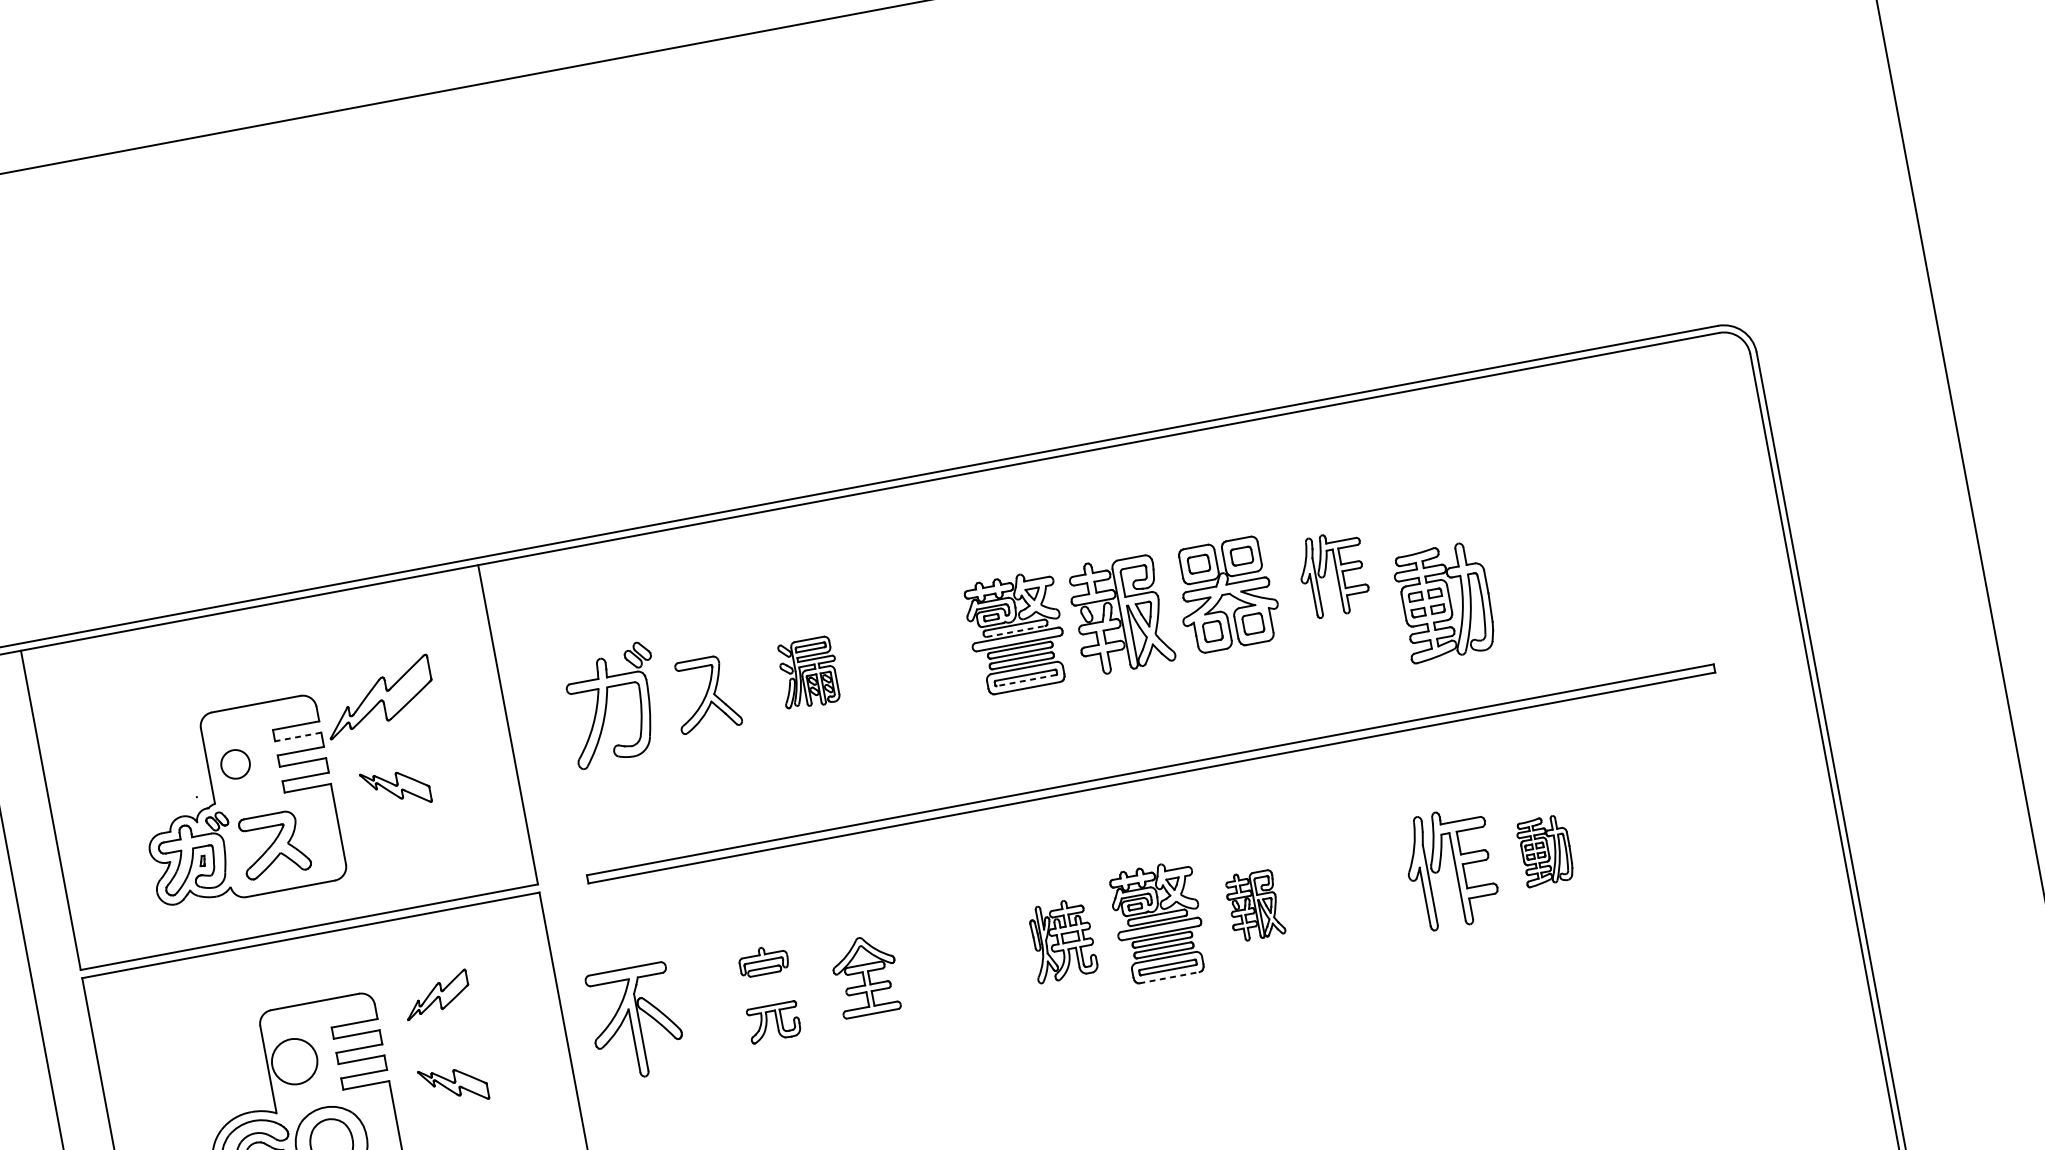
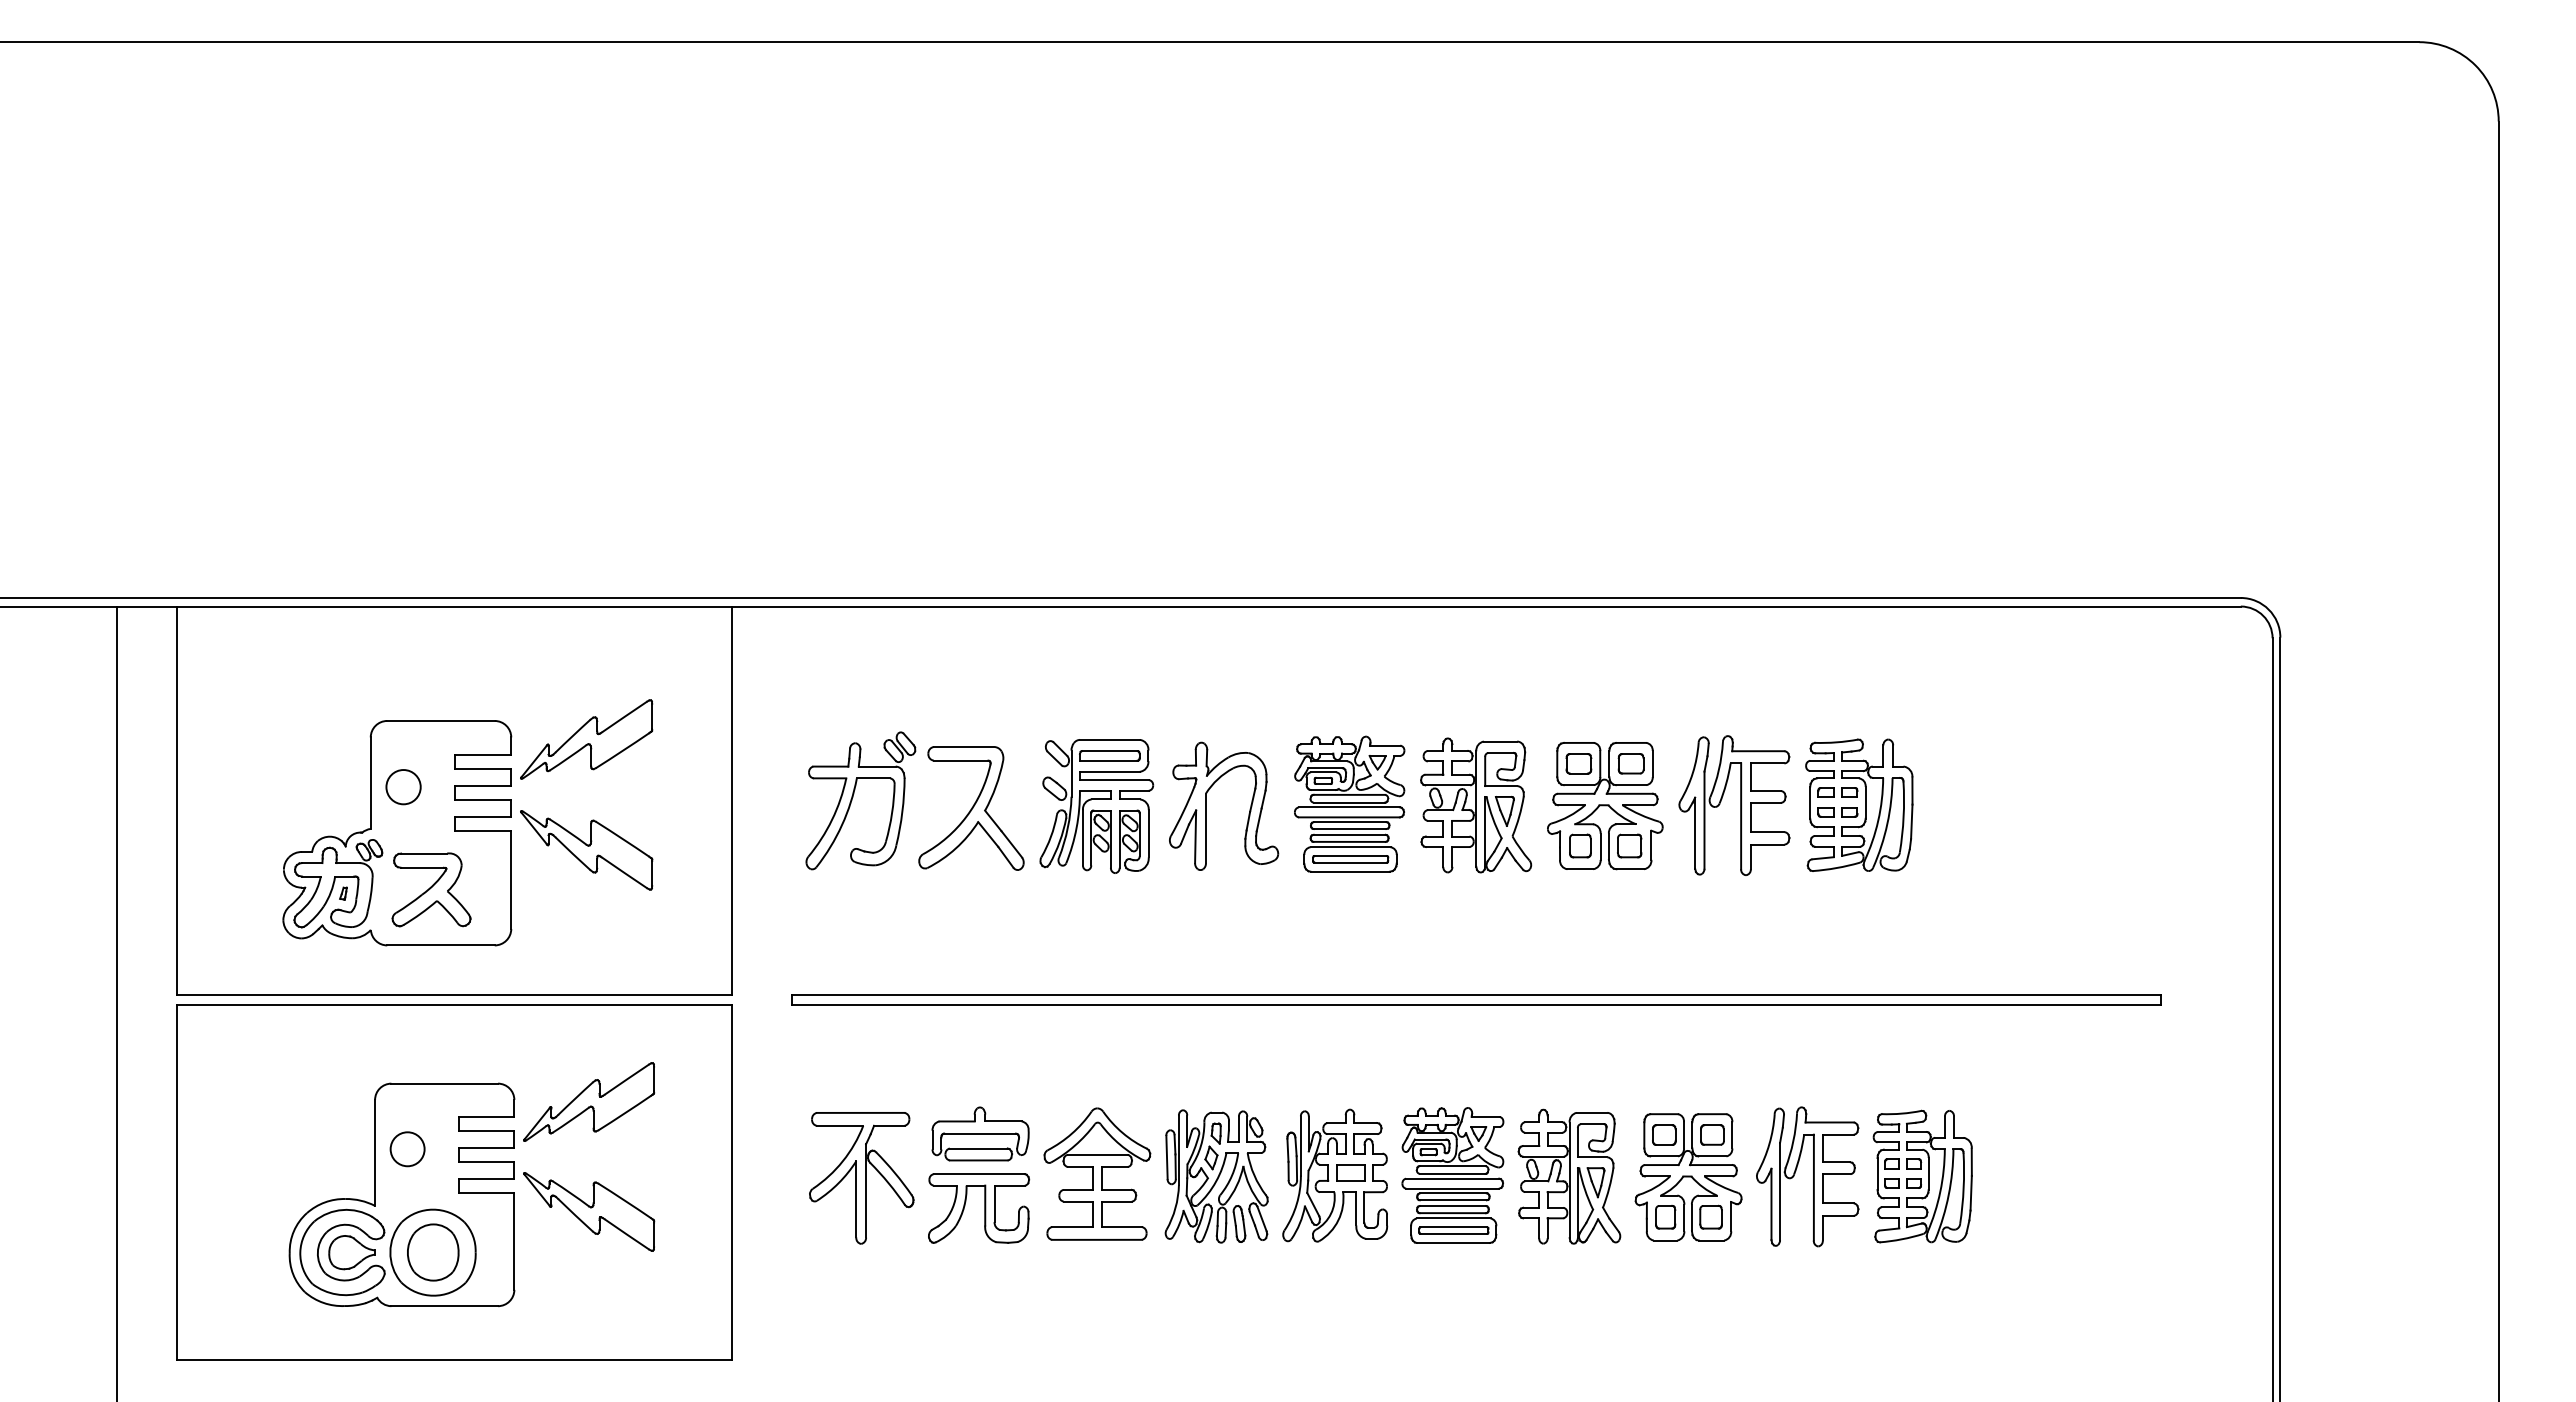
part: (1333, 574) -> (1734, 805), size x1.43
part: (1444, 601) -> (1859, 804), moved
line: (1016, 631) -> (1349, 802), dashed -> solid
part: (899, 655) -> (1206, 805), added
part: (808, 673) -> (1096, 806), size x1.67
line: (1026, 680) -> (1350, 862), dashed -> solid
part: (706, 694) -> (971, 808), size x1.43
line: (297, 736) -> (482, 768), dashed -> solid
part: (395, 788) -> (586, 850), size x1.67
part: (1545, 850) -> (1922, 1176), size x1.67
part: (1352, 887) -> (1688, 1177), added
part: (1254, 905) -> (1569, 1176), size x1.67
part: (1062, 940) -> (1335, 1175), size x1.43
part: (964, 959) -> (1216, 1176), added
part: (763, 960) -> (980, 1133), size x1.67
part: (865, 975) -> (1097, 1173), size x1.43
line: (1169, 977) -> (1453, 1242), dashed -> solid
part: (436, 994) -> (589, 1101), size x1.67
part: (635, 1022) -> (861, 1178), moved
part: (774, 1022) -> (979, 1208), size x1.67
circle: (294, 1061) -> (407, 1149), size x0.62
part: (453, 1084) -> (589, 1211), size x1.67

